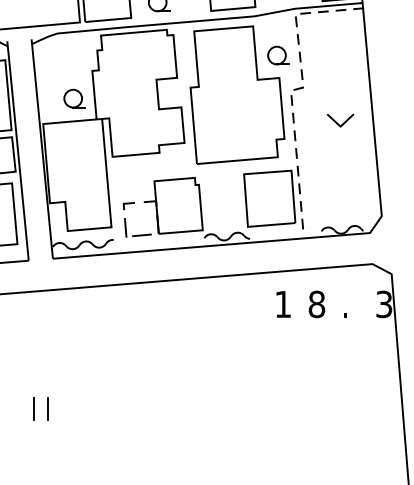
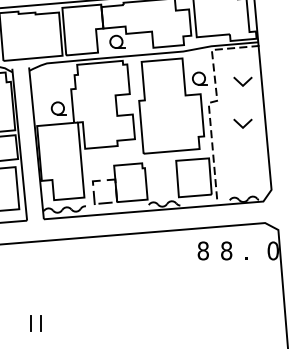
line: (336, 61) -> (240, 82), added
text: (282, 303) -> (202, 250), 1 -> 8
text: (383, 303) -> (272, 250), 3 -> 0

